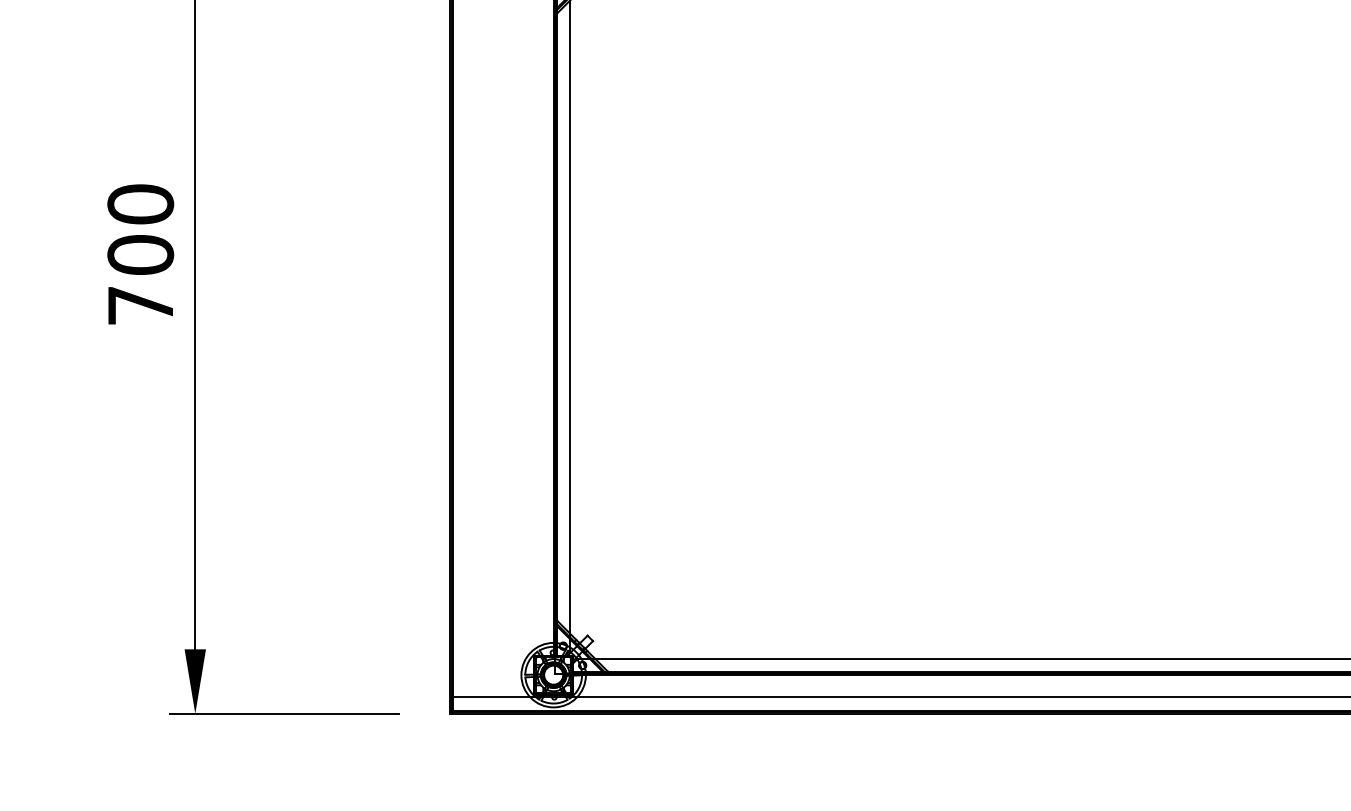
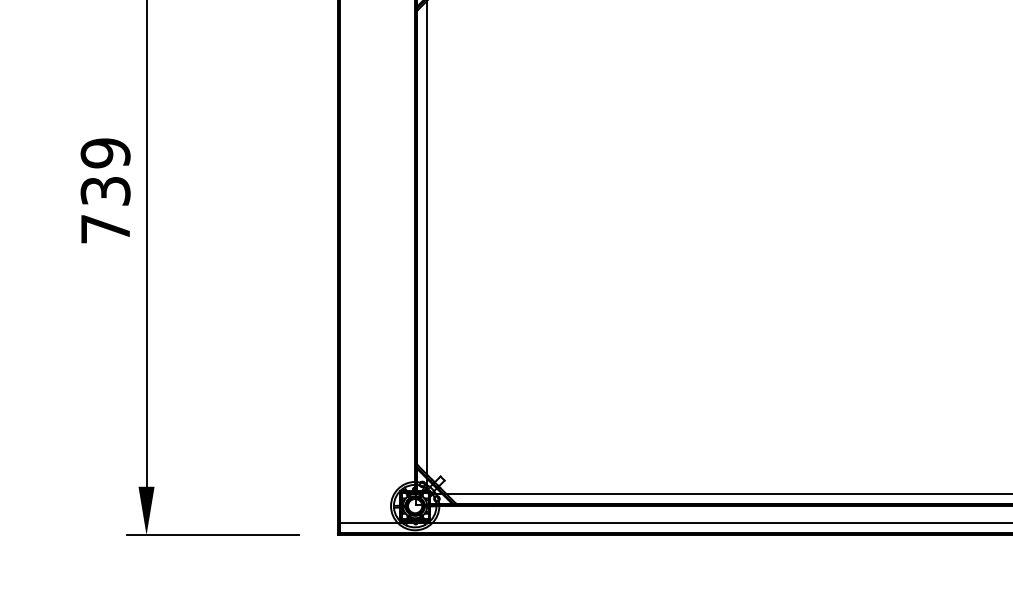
text: (140, 229) -> (105, 172), 700 -> 739

